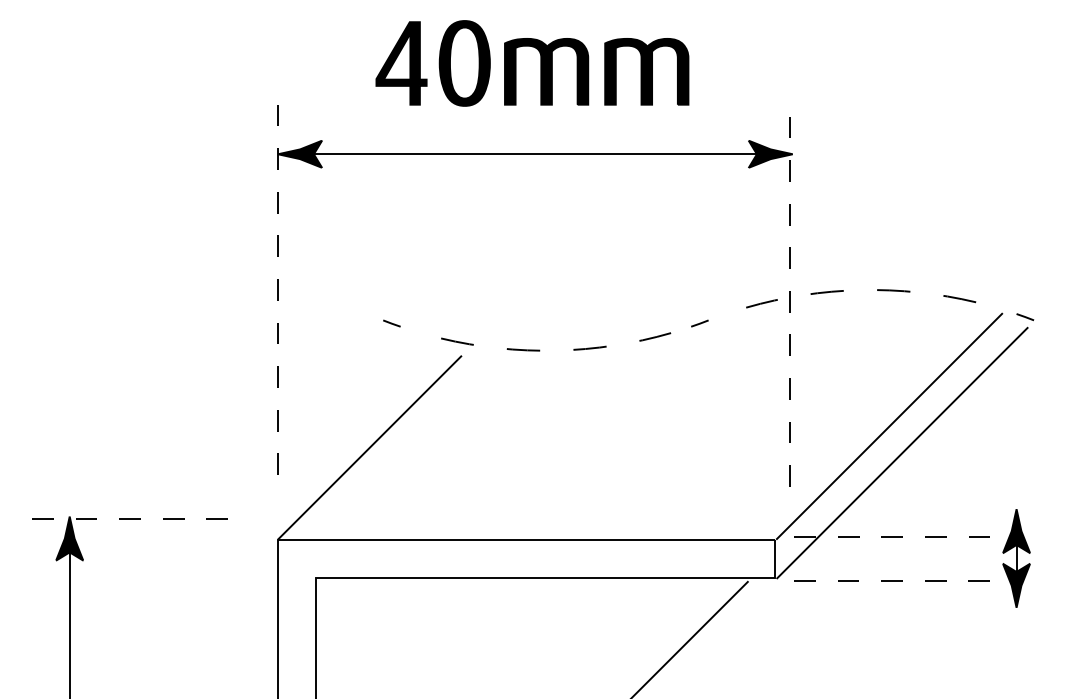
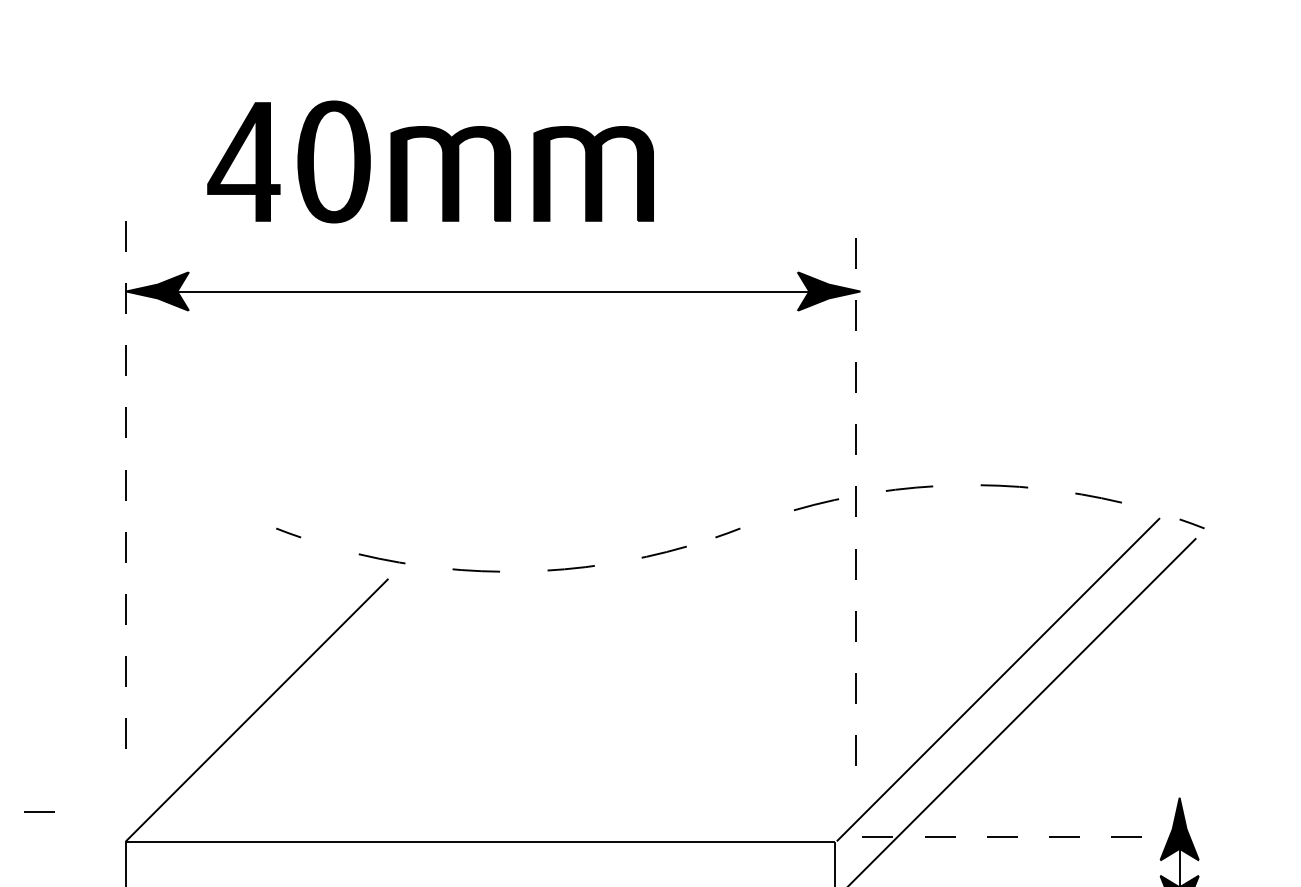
part: (540, 63) -> (442, 162), moved

